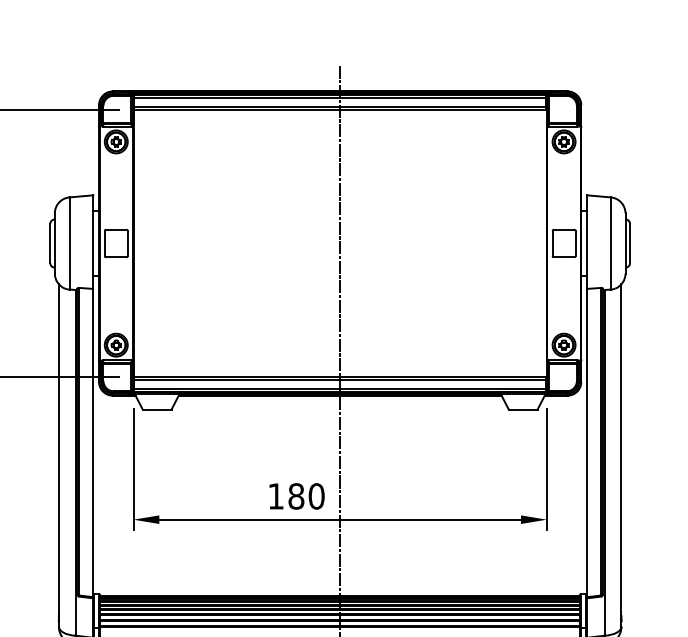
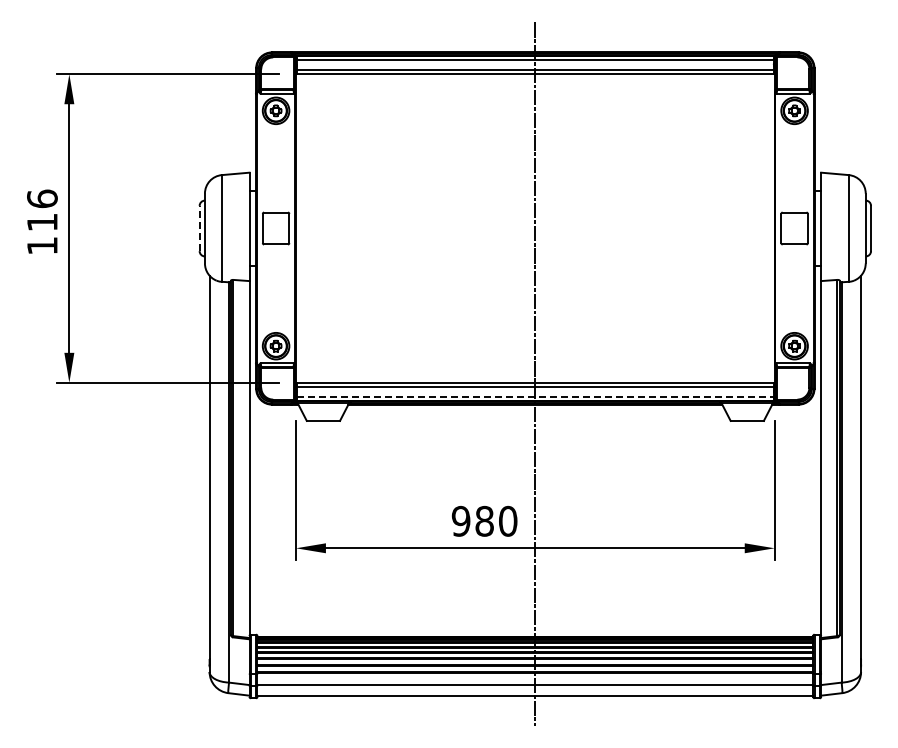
line: (50, 243) -> (199, 228), solid -> dashed
line: (340, 388) -> (535, 396), solid -> dashed
text: (275, 495) -> (460, 520), 180 -> 980

